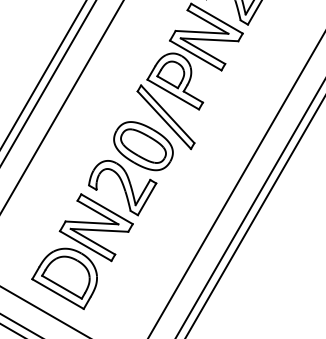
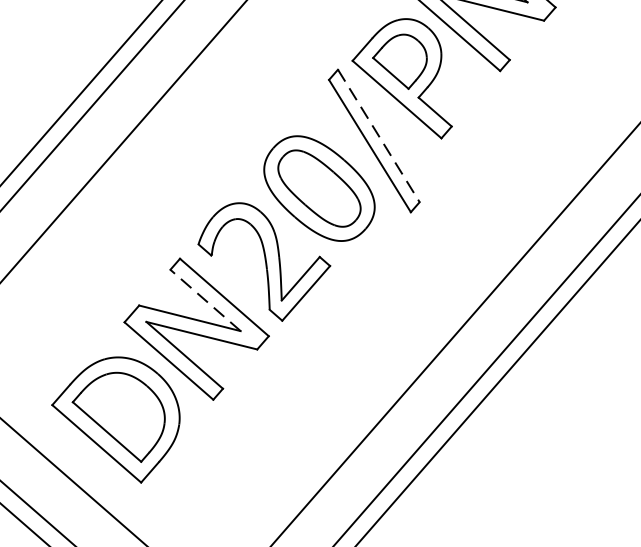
line: (168, 114) -> (380, 136), solid -> dashed
line: (97, 212) -> (204, 300), solid -> dashed

